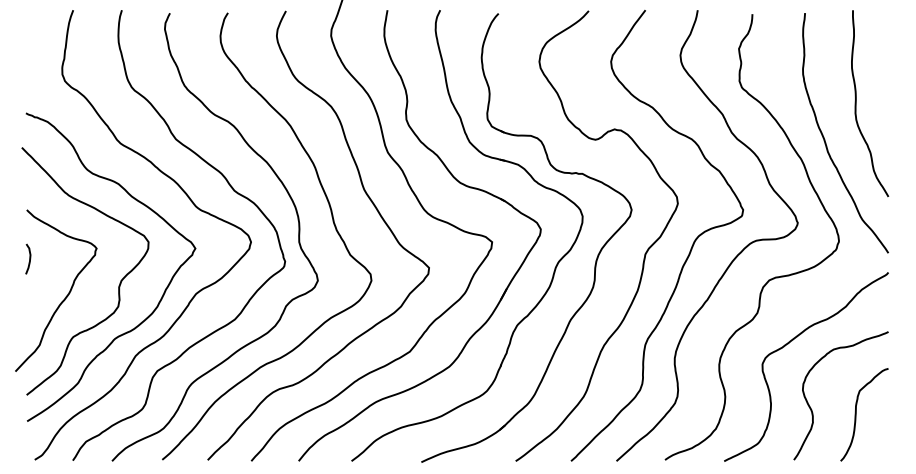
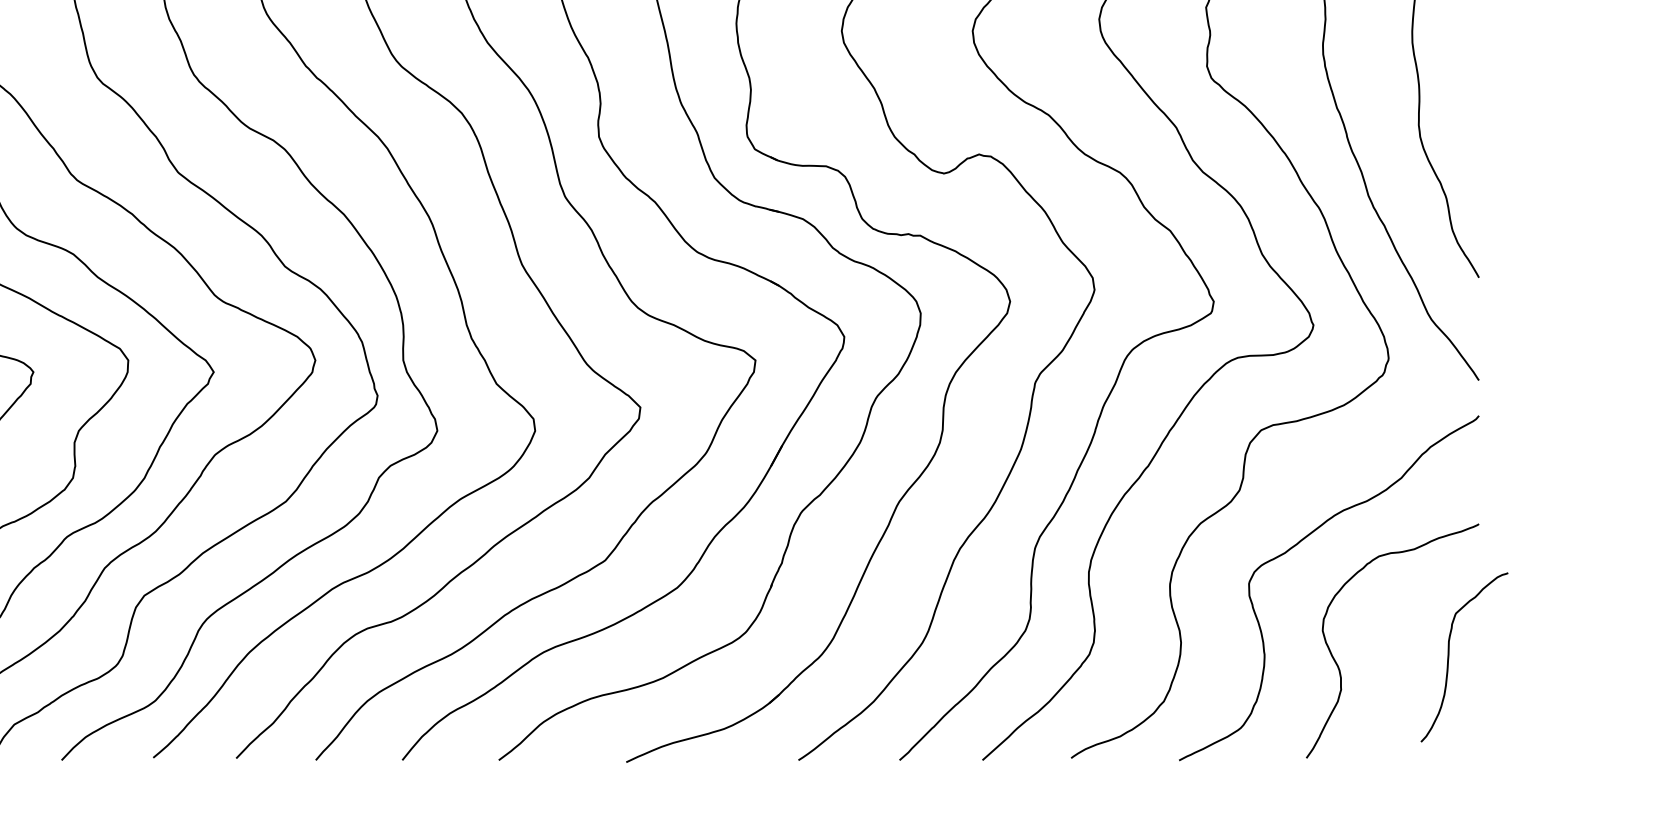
curve: (856, 414) -> (1449, 656), moved

